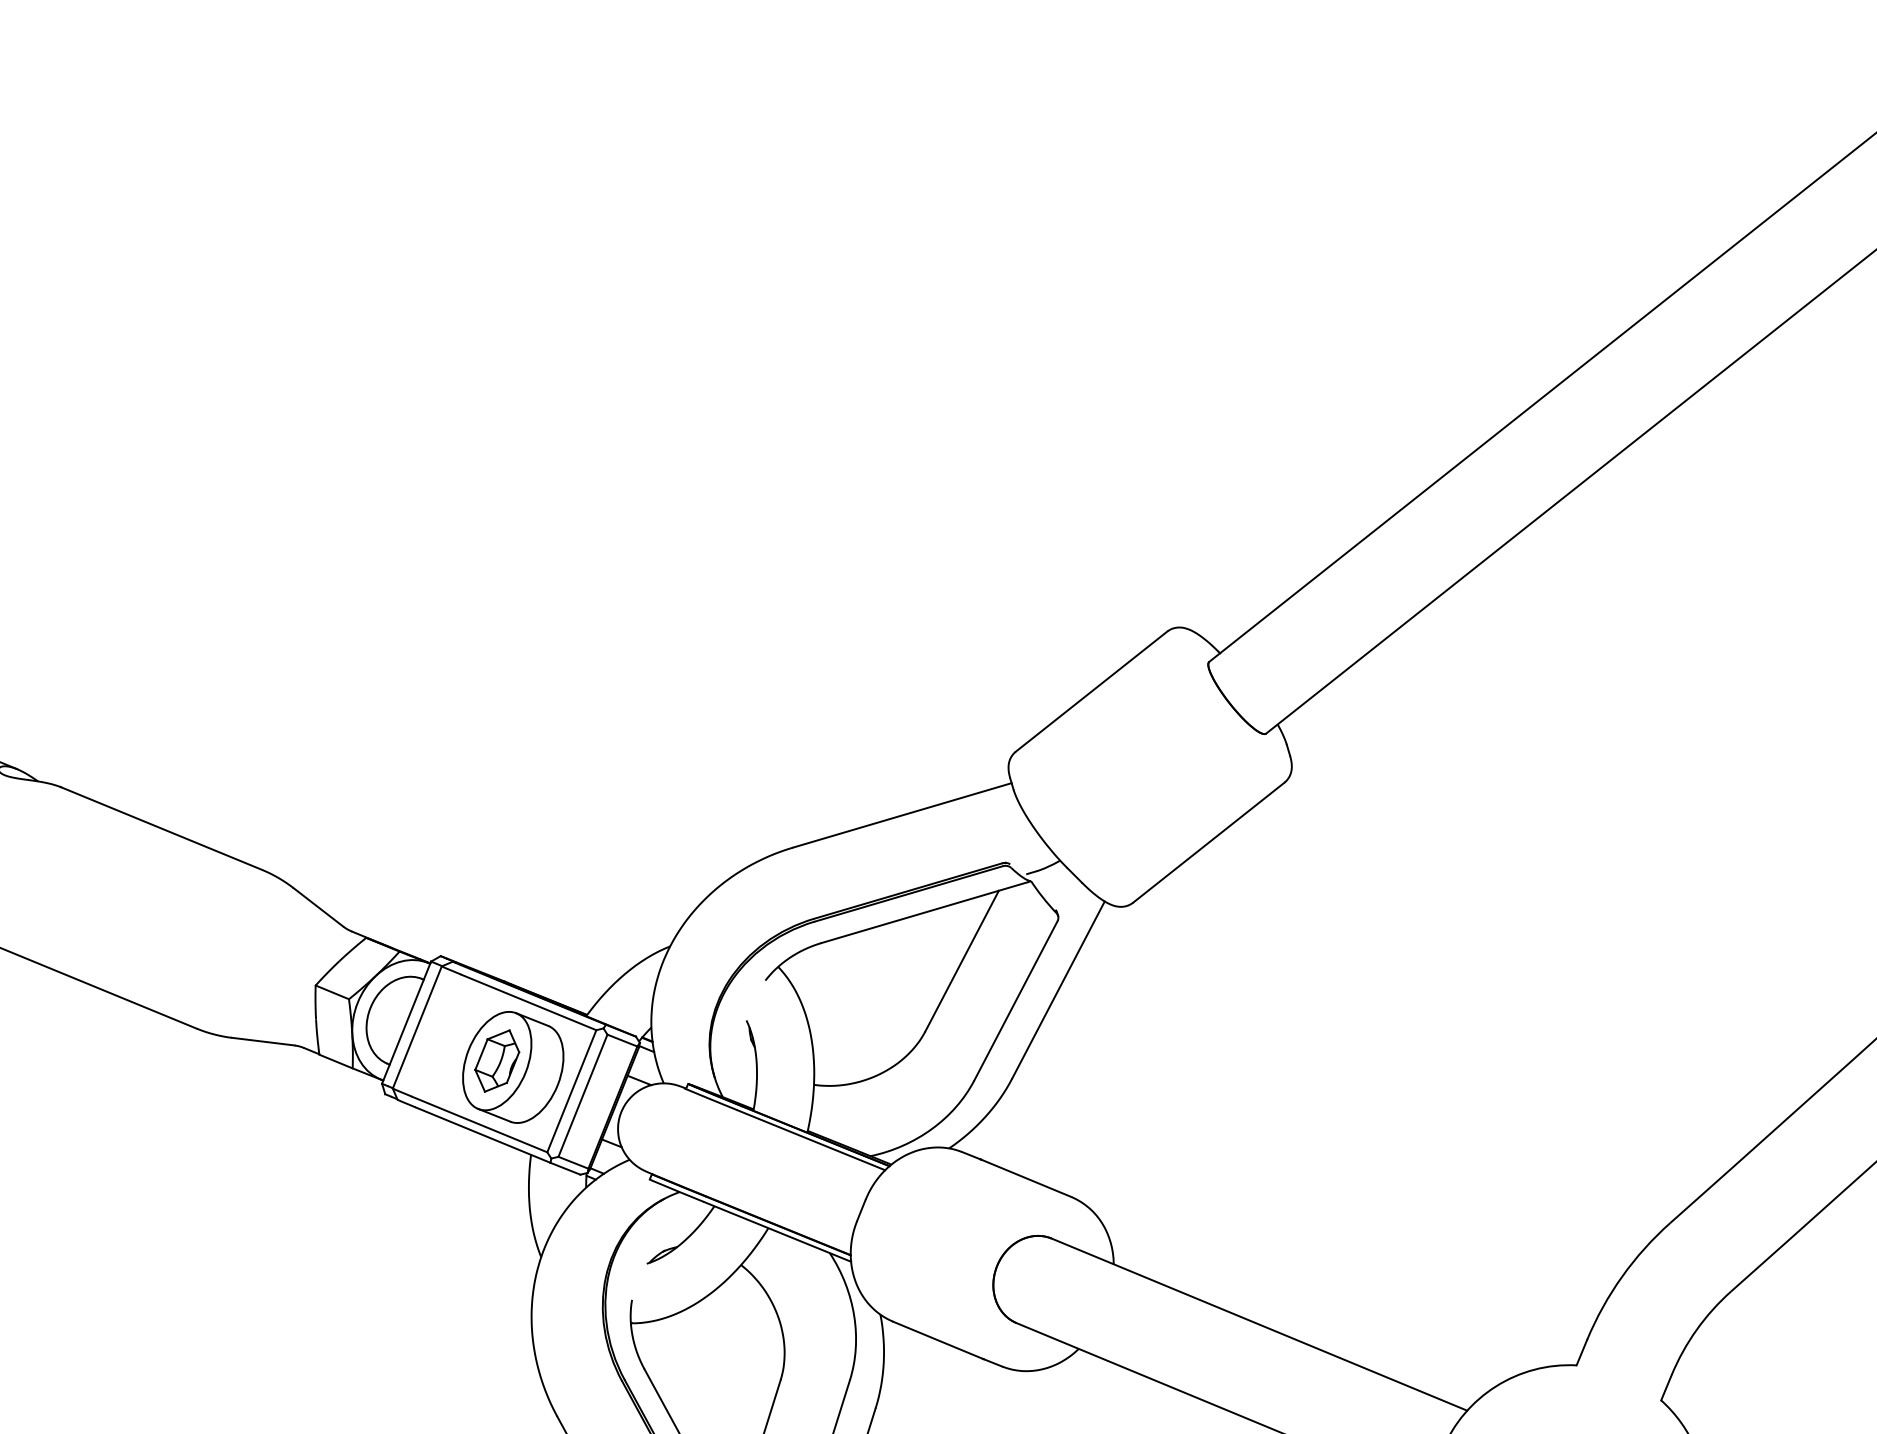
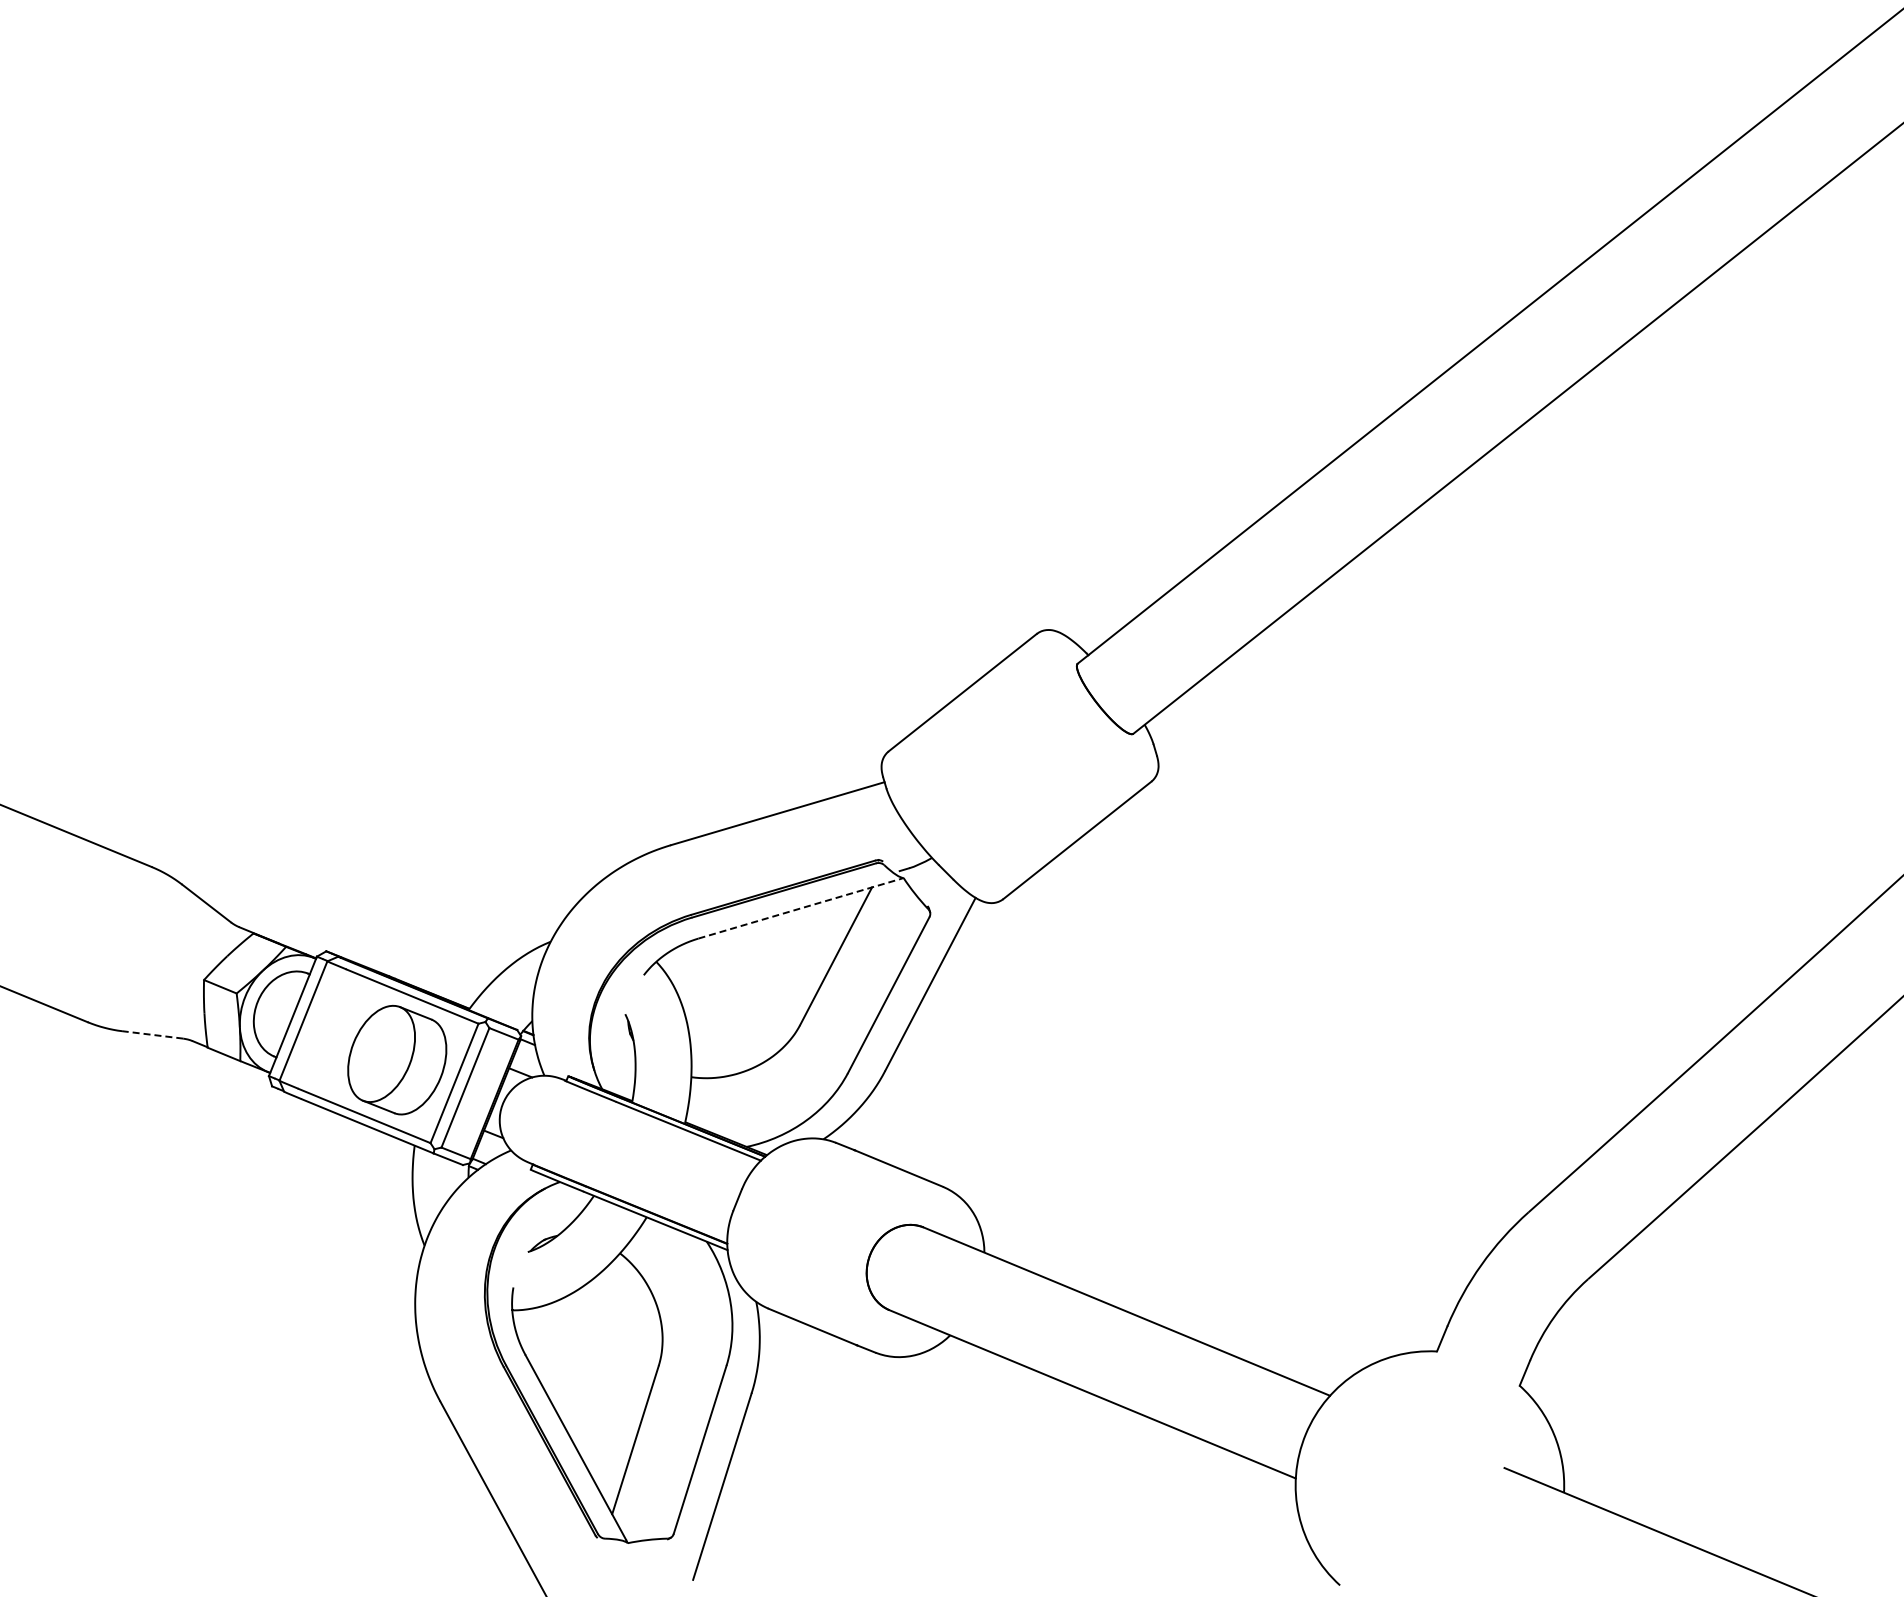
line: (924, 912) -> (799, 908), solid -> dashed
line: (262, 1041) -> (152, 1034), solid -> dashed
part: (497, 1060) -> (381, 1053), removed

